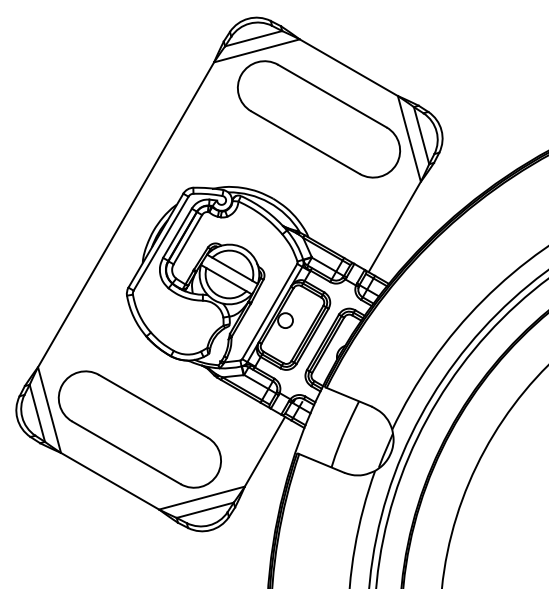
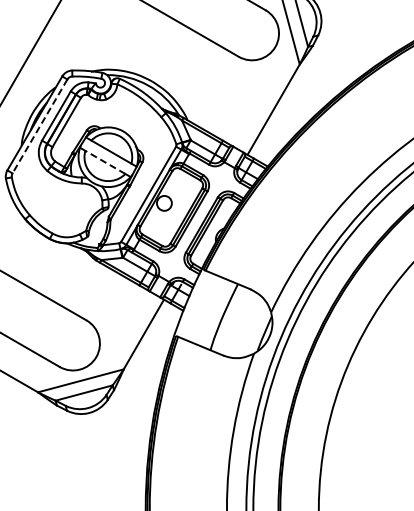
line: (160, 244) -> (39, 127), solid -> dashed
line: (226, 279) -> (105, 162), solid -> dashed

